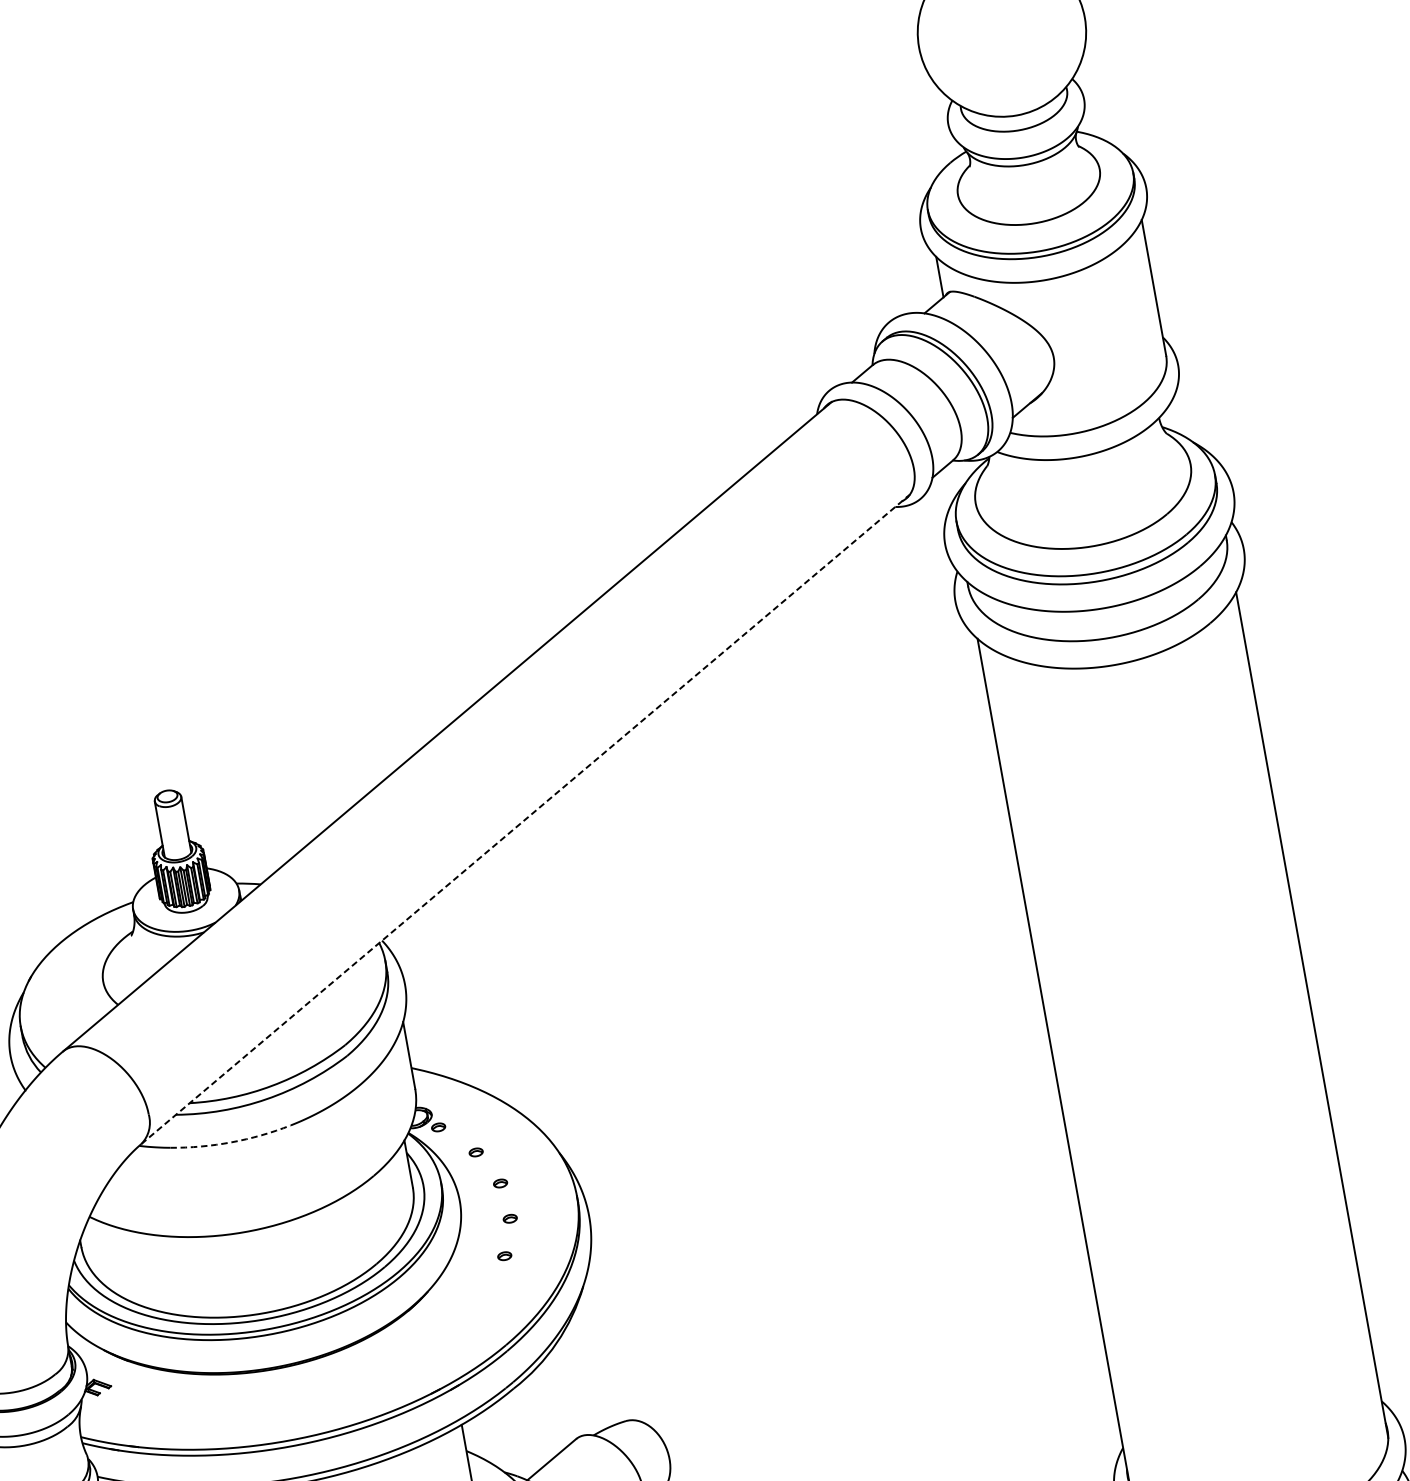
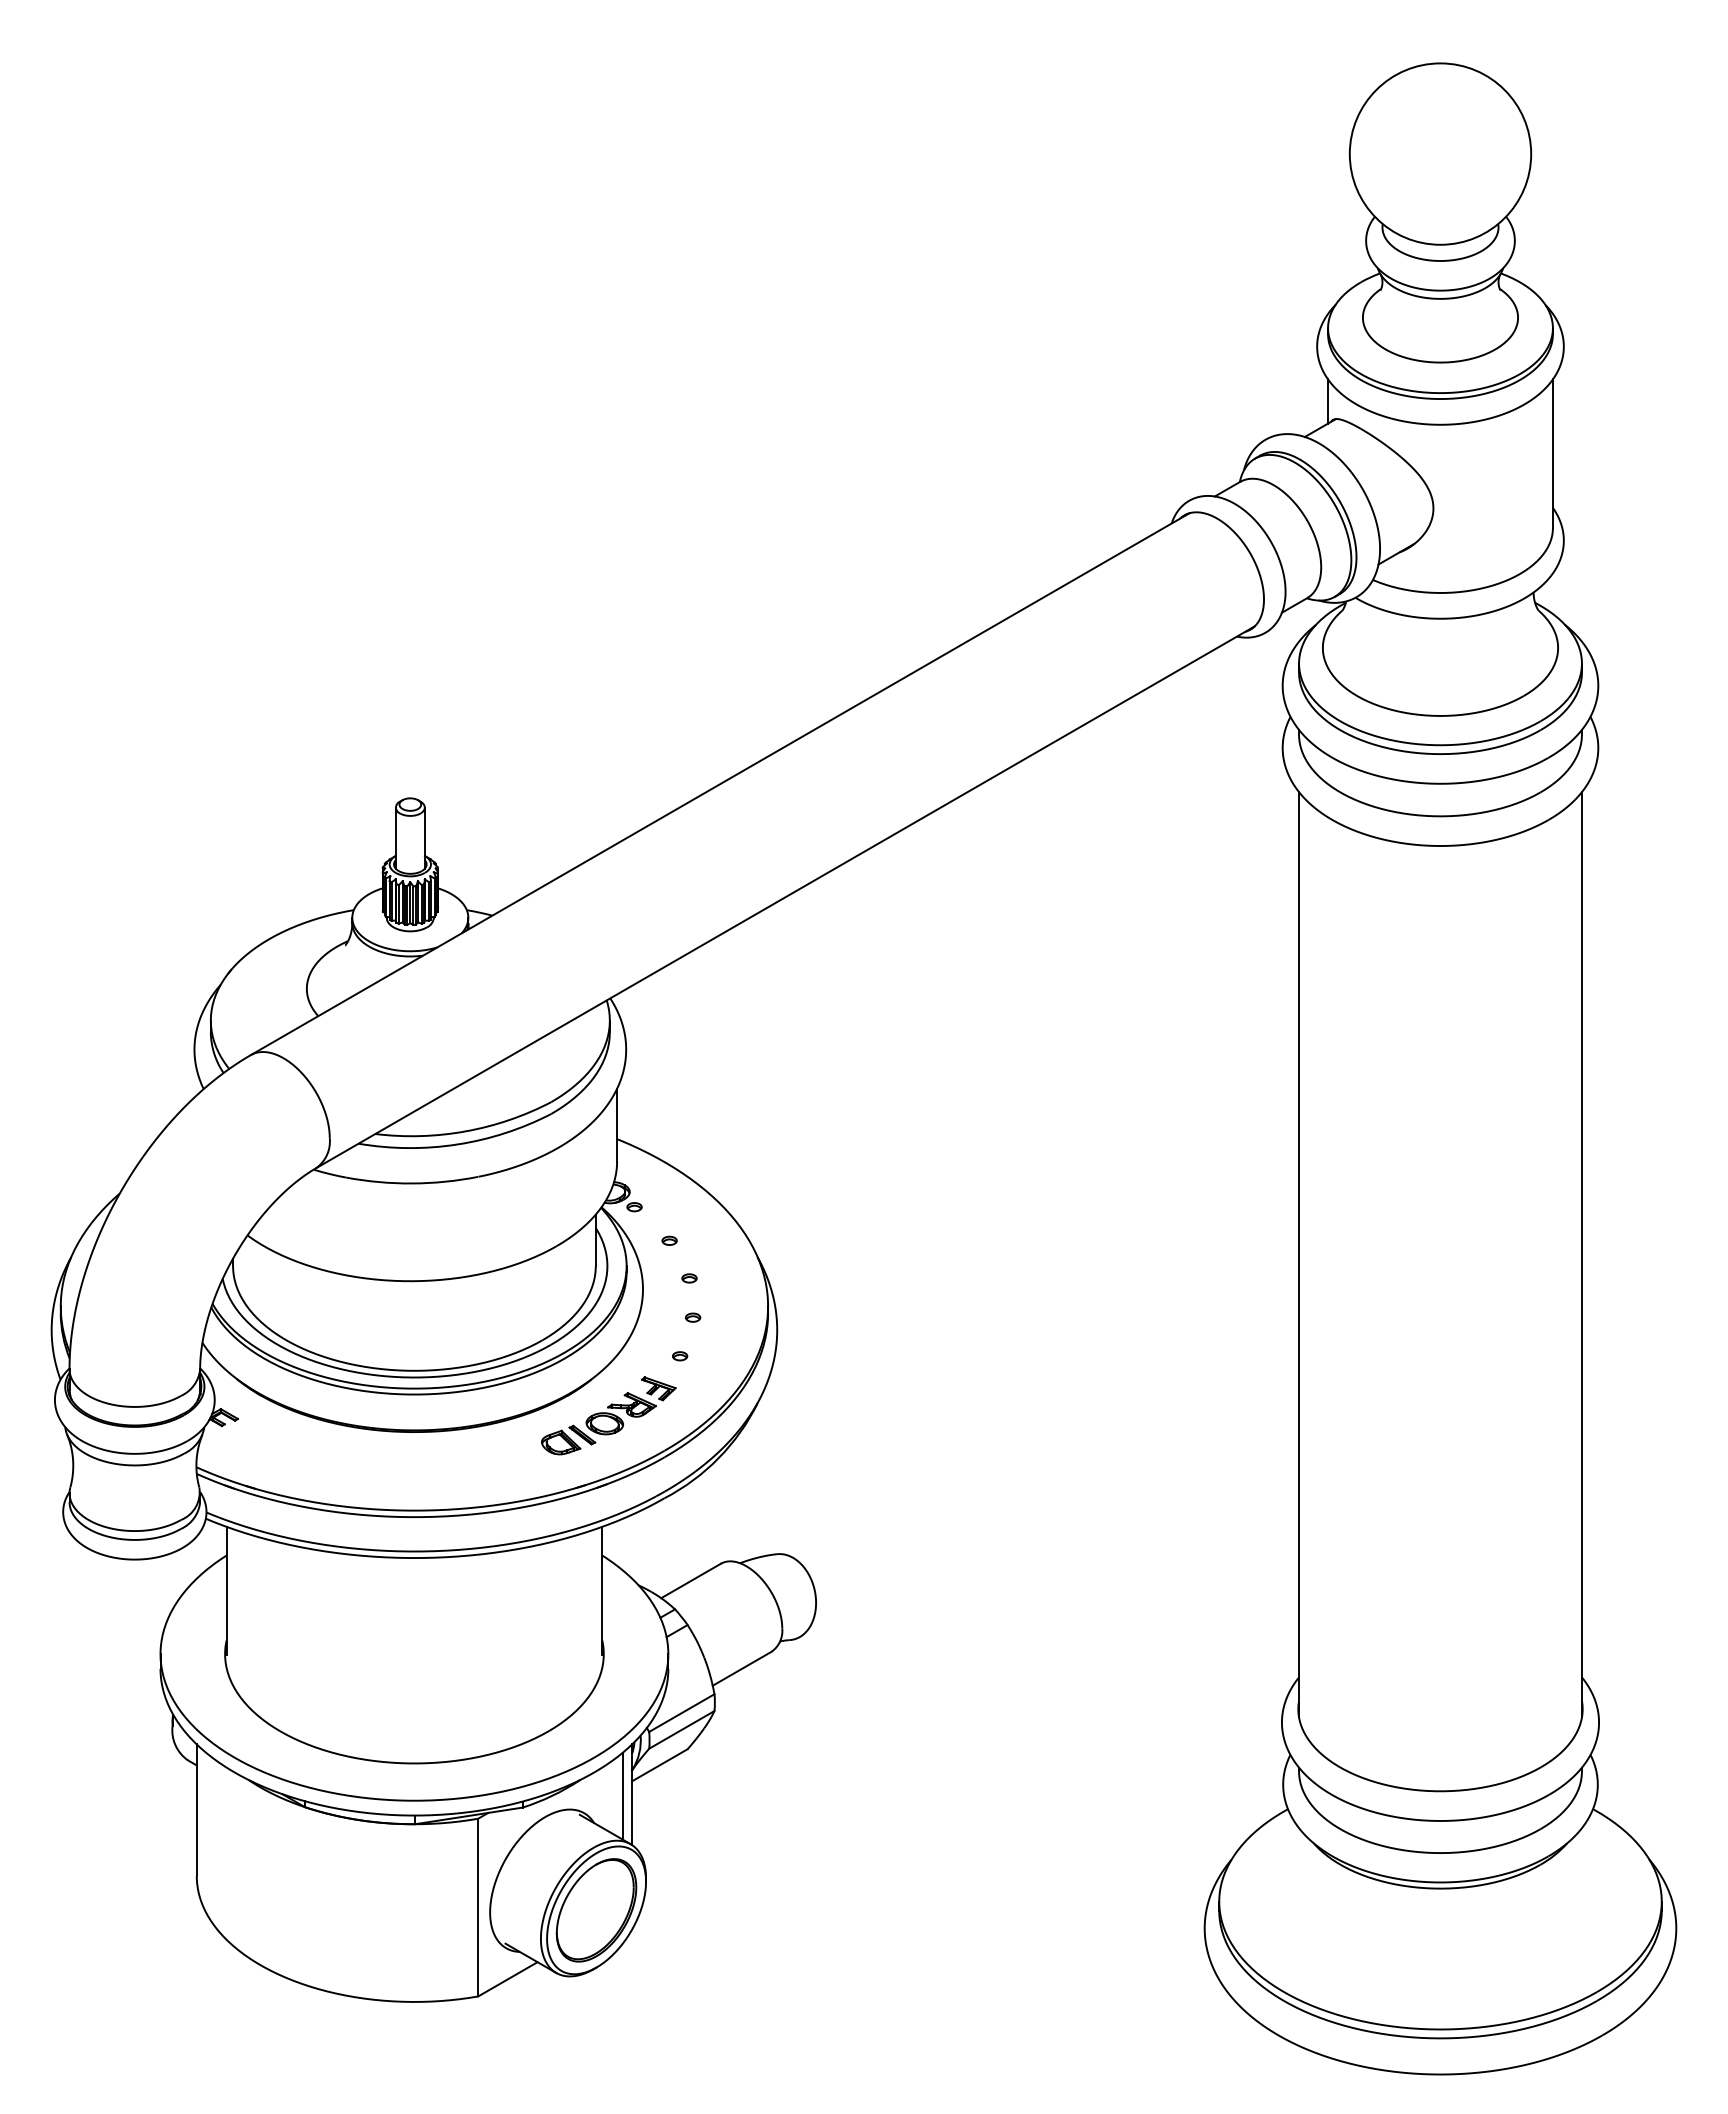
line: (525, 819) -> (785, 897), dashed -> solid
arc: (231, 1142) -> (412, 1183), dashed -> solid
part: (449, 1322) -> (608, 1415), added

